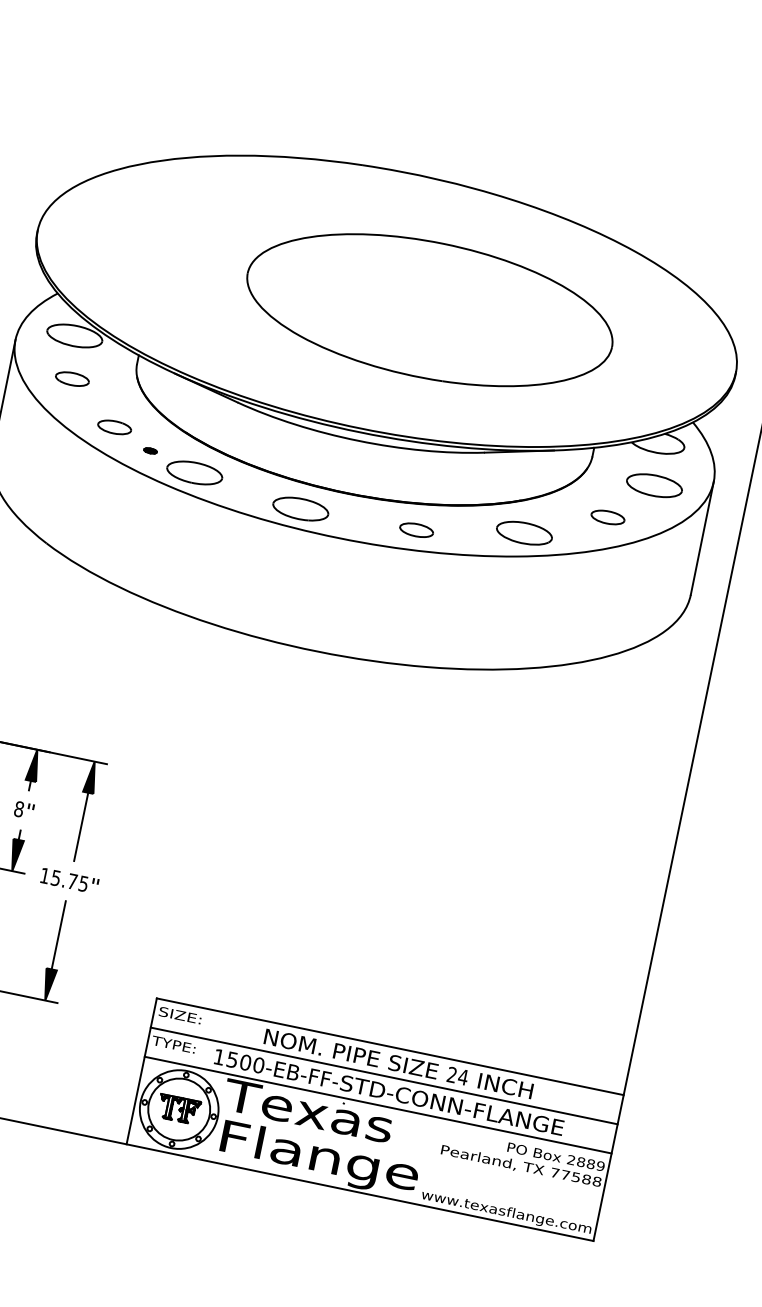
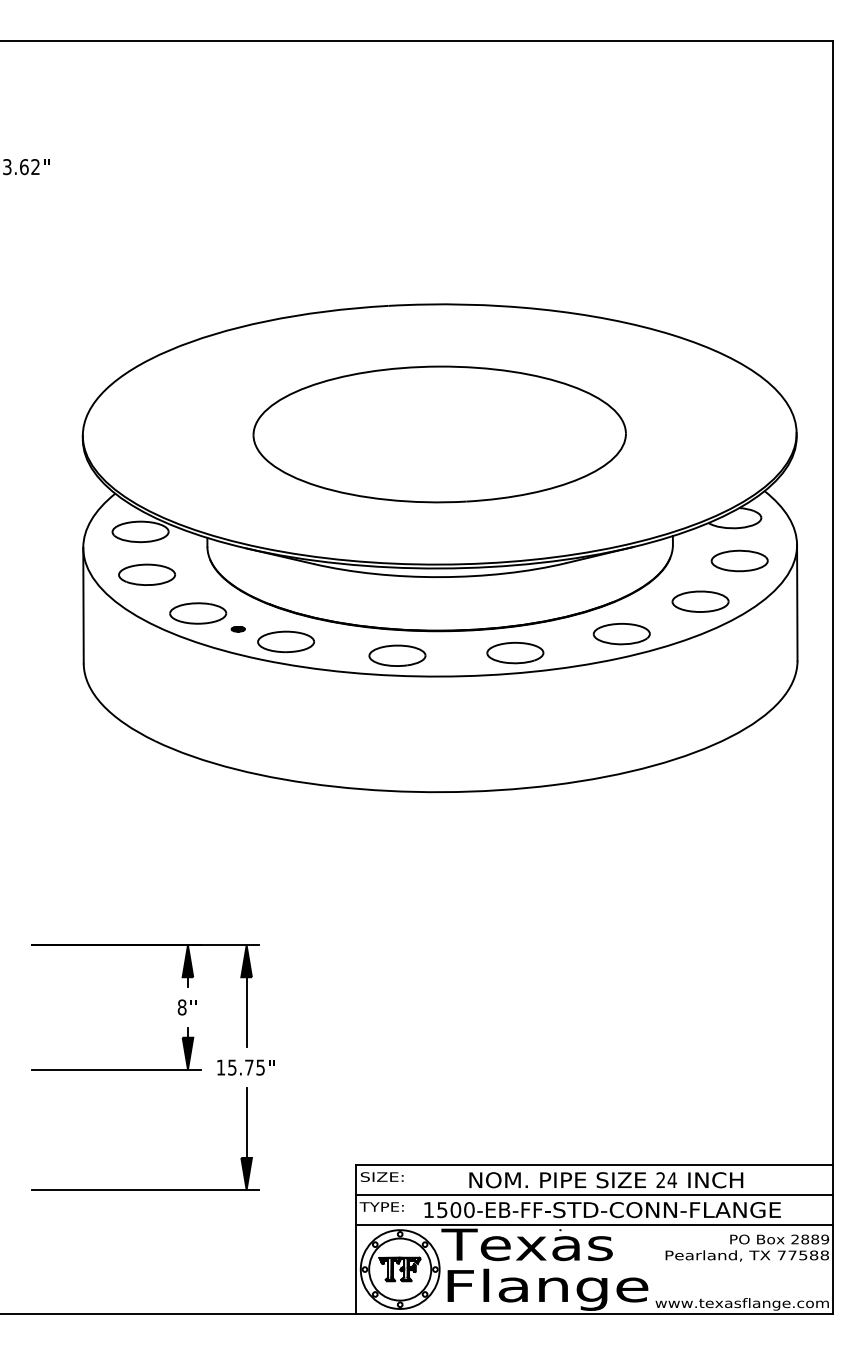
part: (429, 310) -> (439, 434), moved
part: (71, 378) -> (146, 574), size x1.67
part: (114, 427) -> (198, 613), size x1.67
part: (607, 517) -> (700, 601), size x1.67
part: (416, 529) -> (515, 652), size x1.67

